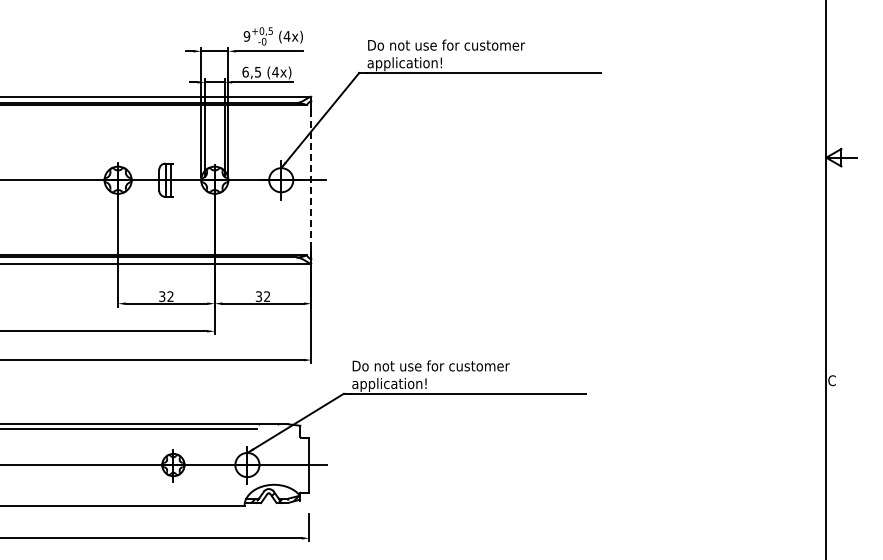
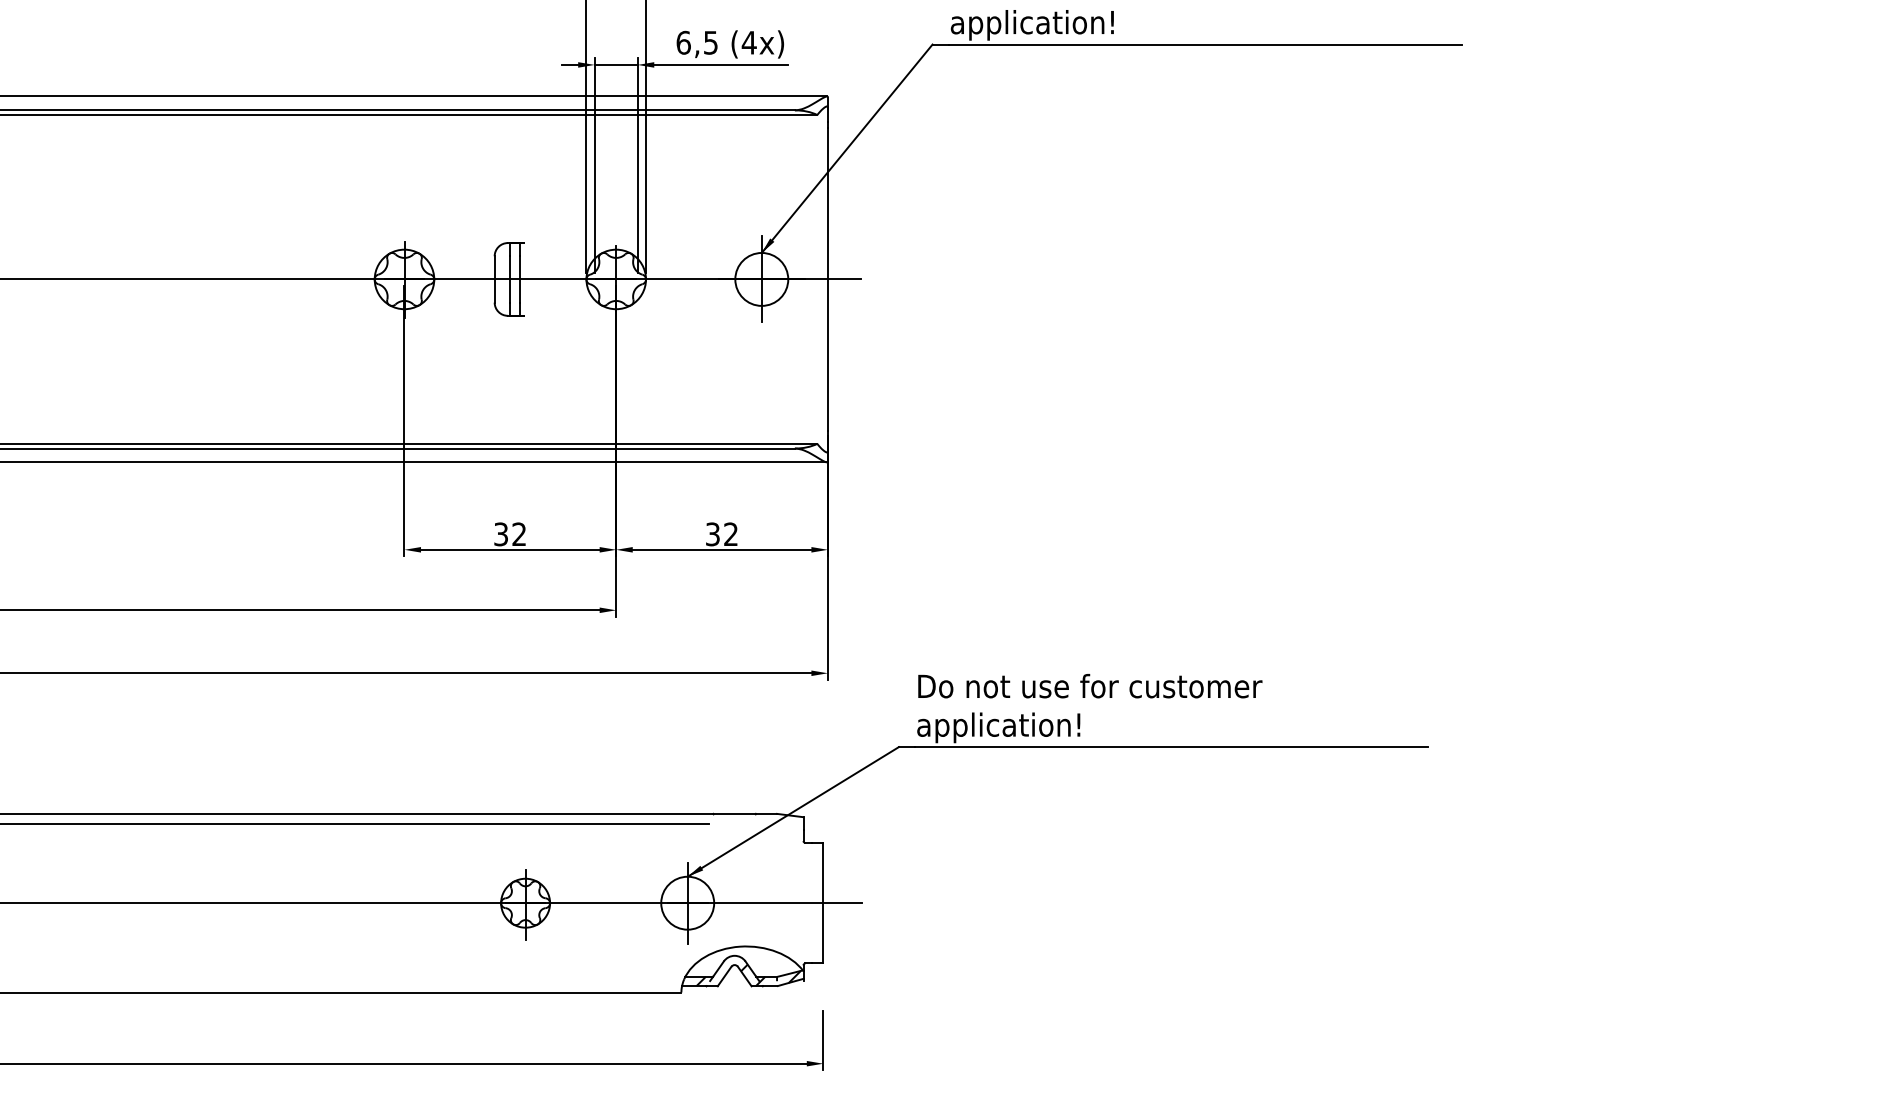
line: (311, 179) -> (827, 277), dashed -> solid

